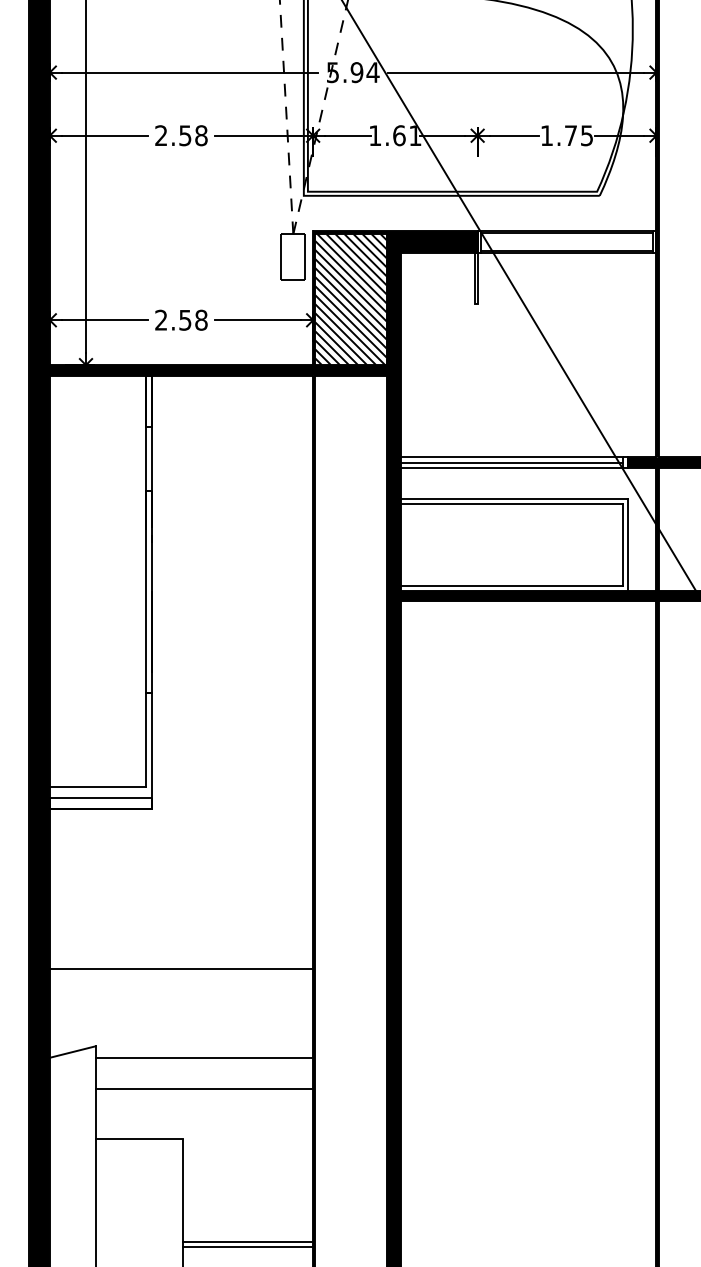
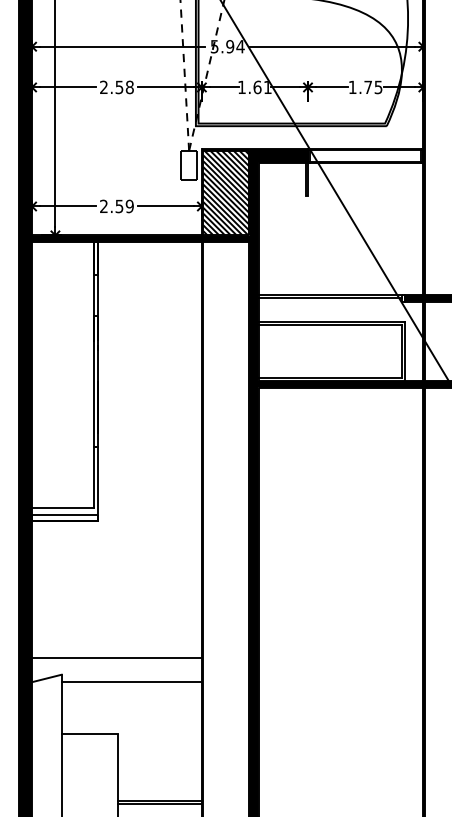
text: (200, 320) -> (129, 206), 2.58 -> 2.59
line: (510, 467) -> (329, 301), removed
line: (180, 968) -> (116, 657), moved
line: (203, 1089) -> (131, 702), removed

